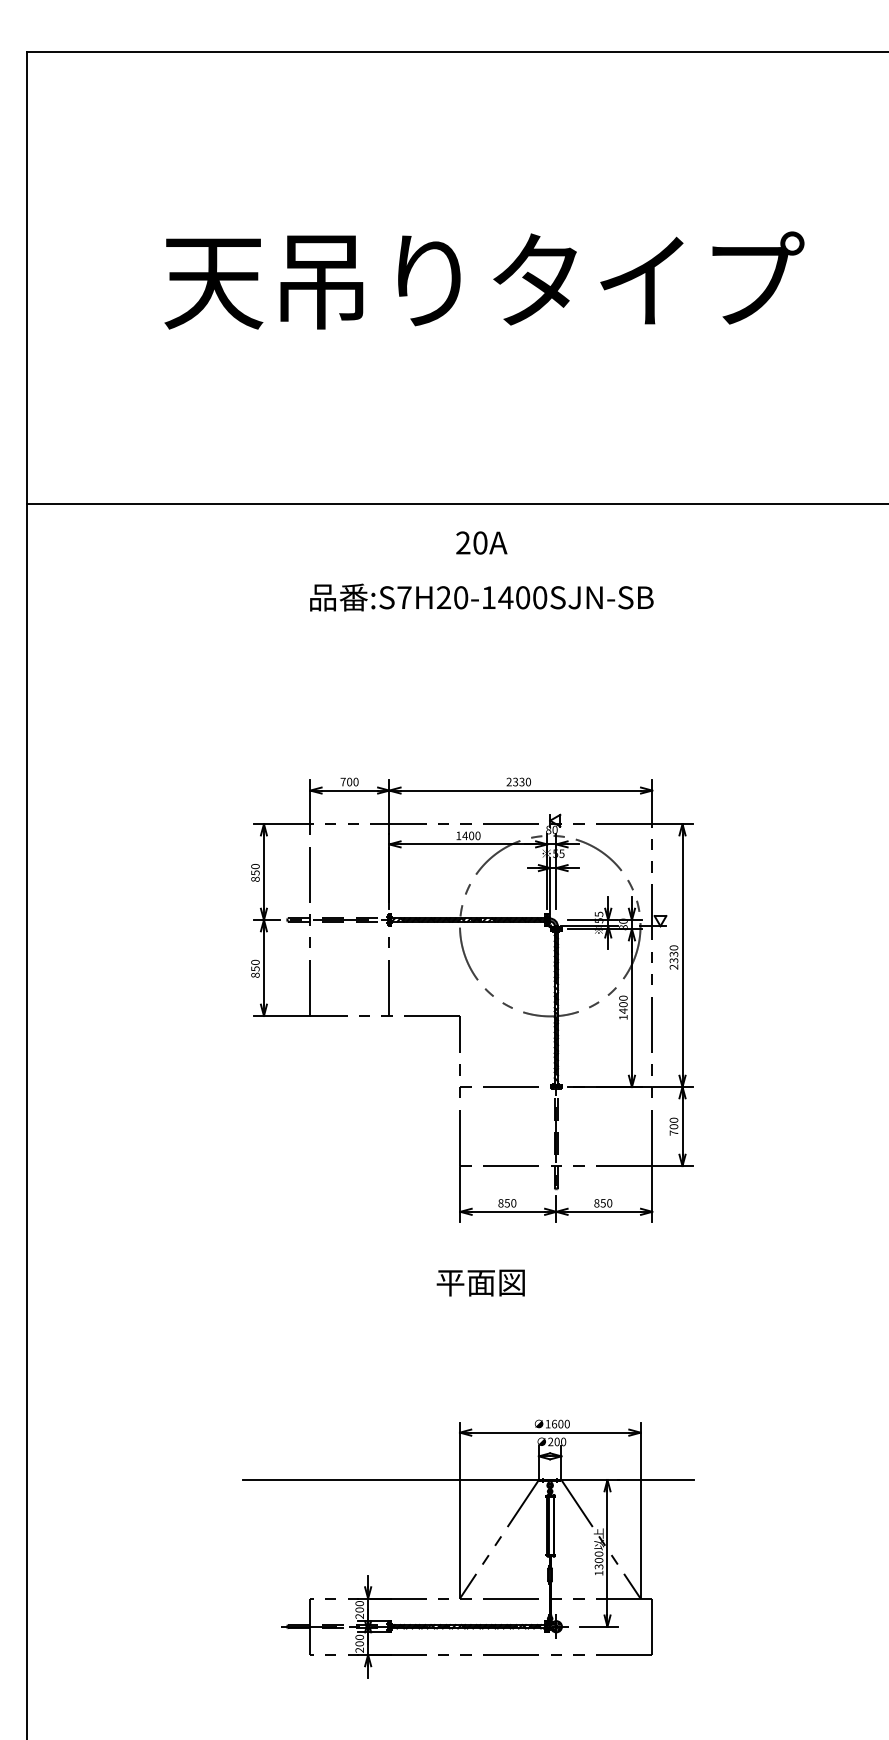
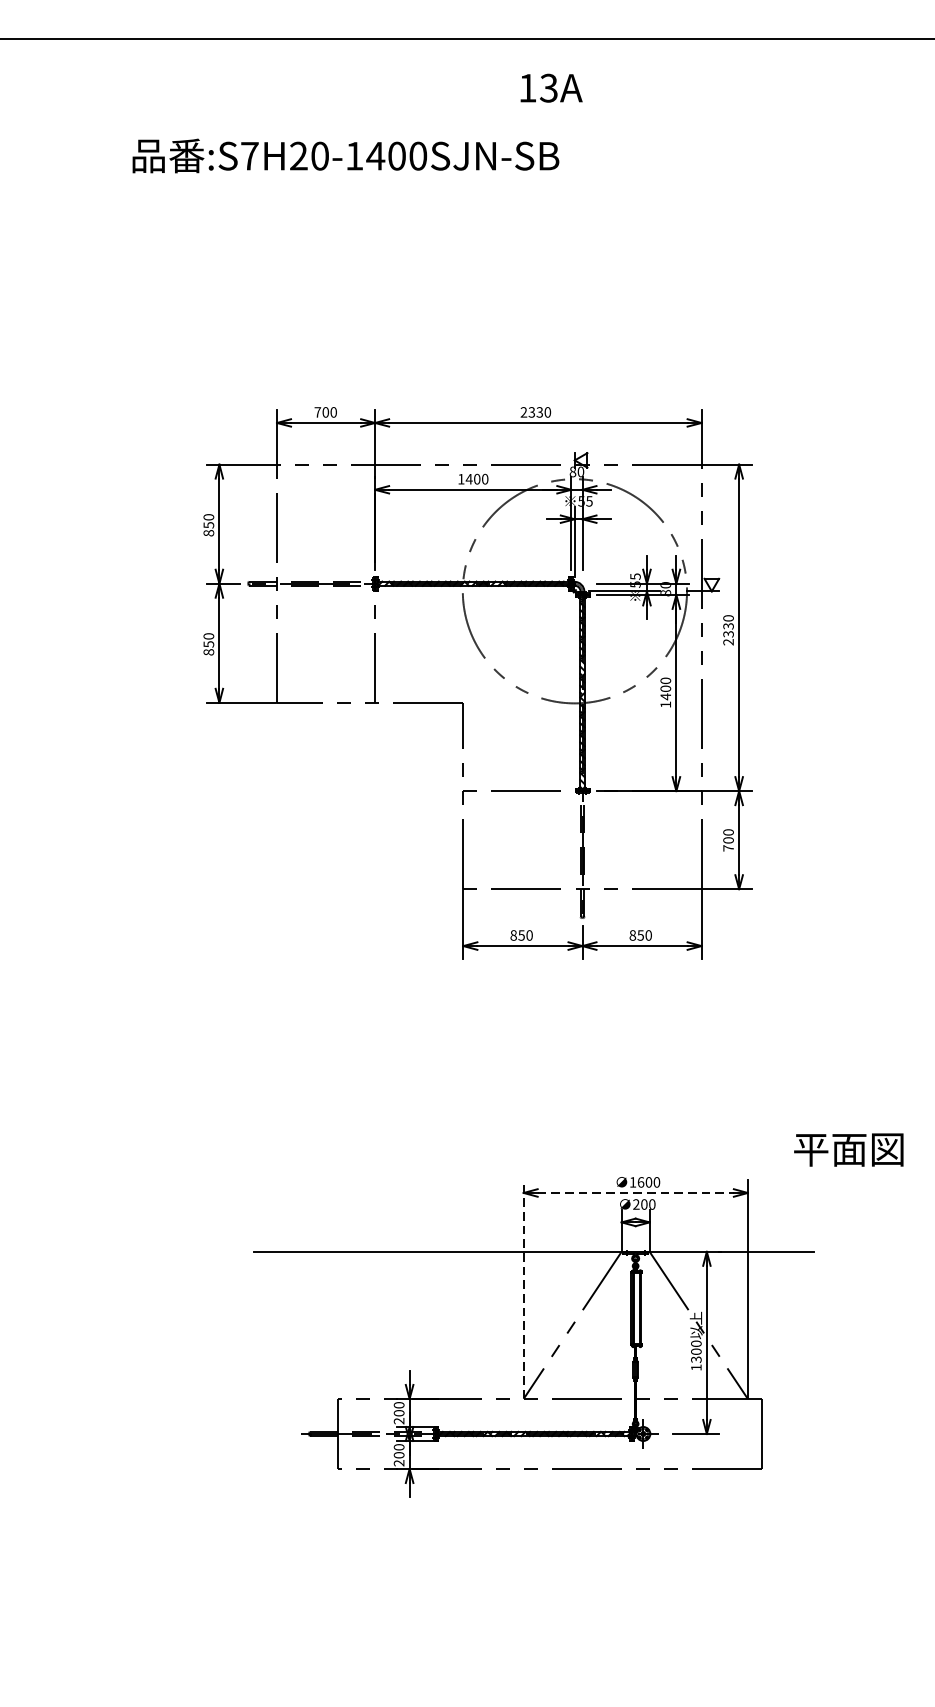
text: (471, 542) -> (537, 87), 20A -> 13A
text: (481, 597) -> (345, 155), moved
part: (484, 989) -> (493, 669), moved
text: (480, 1282) -> (848, 1149), moved
line: (550, 1432) -> (636, 1192), solid -> dashed
line: (460, 1510) -> (524, 1289), solid -> dashed

